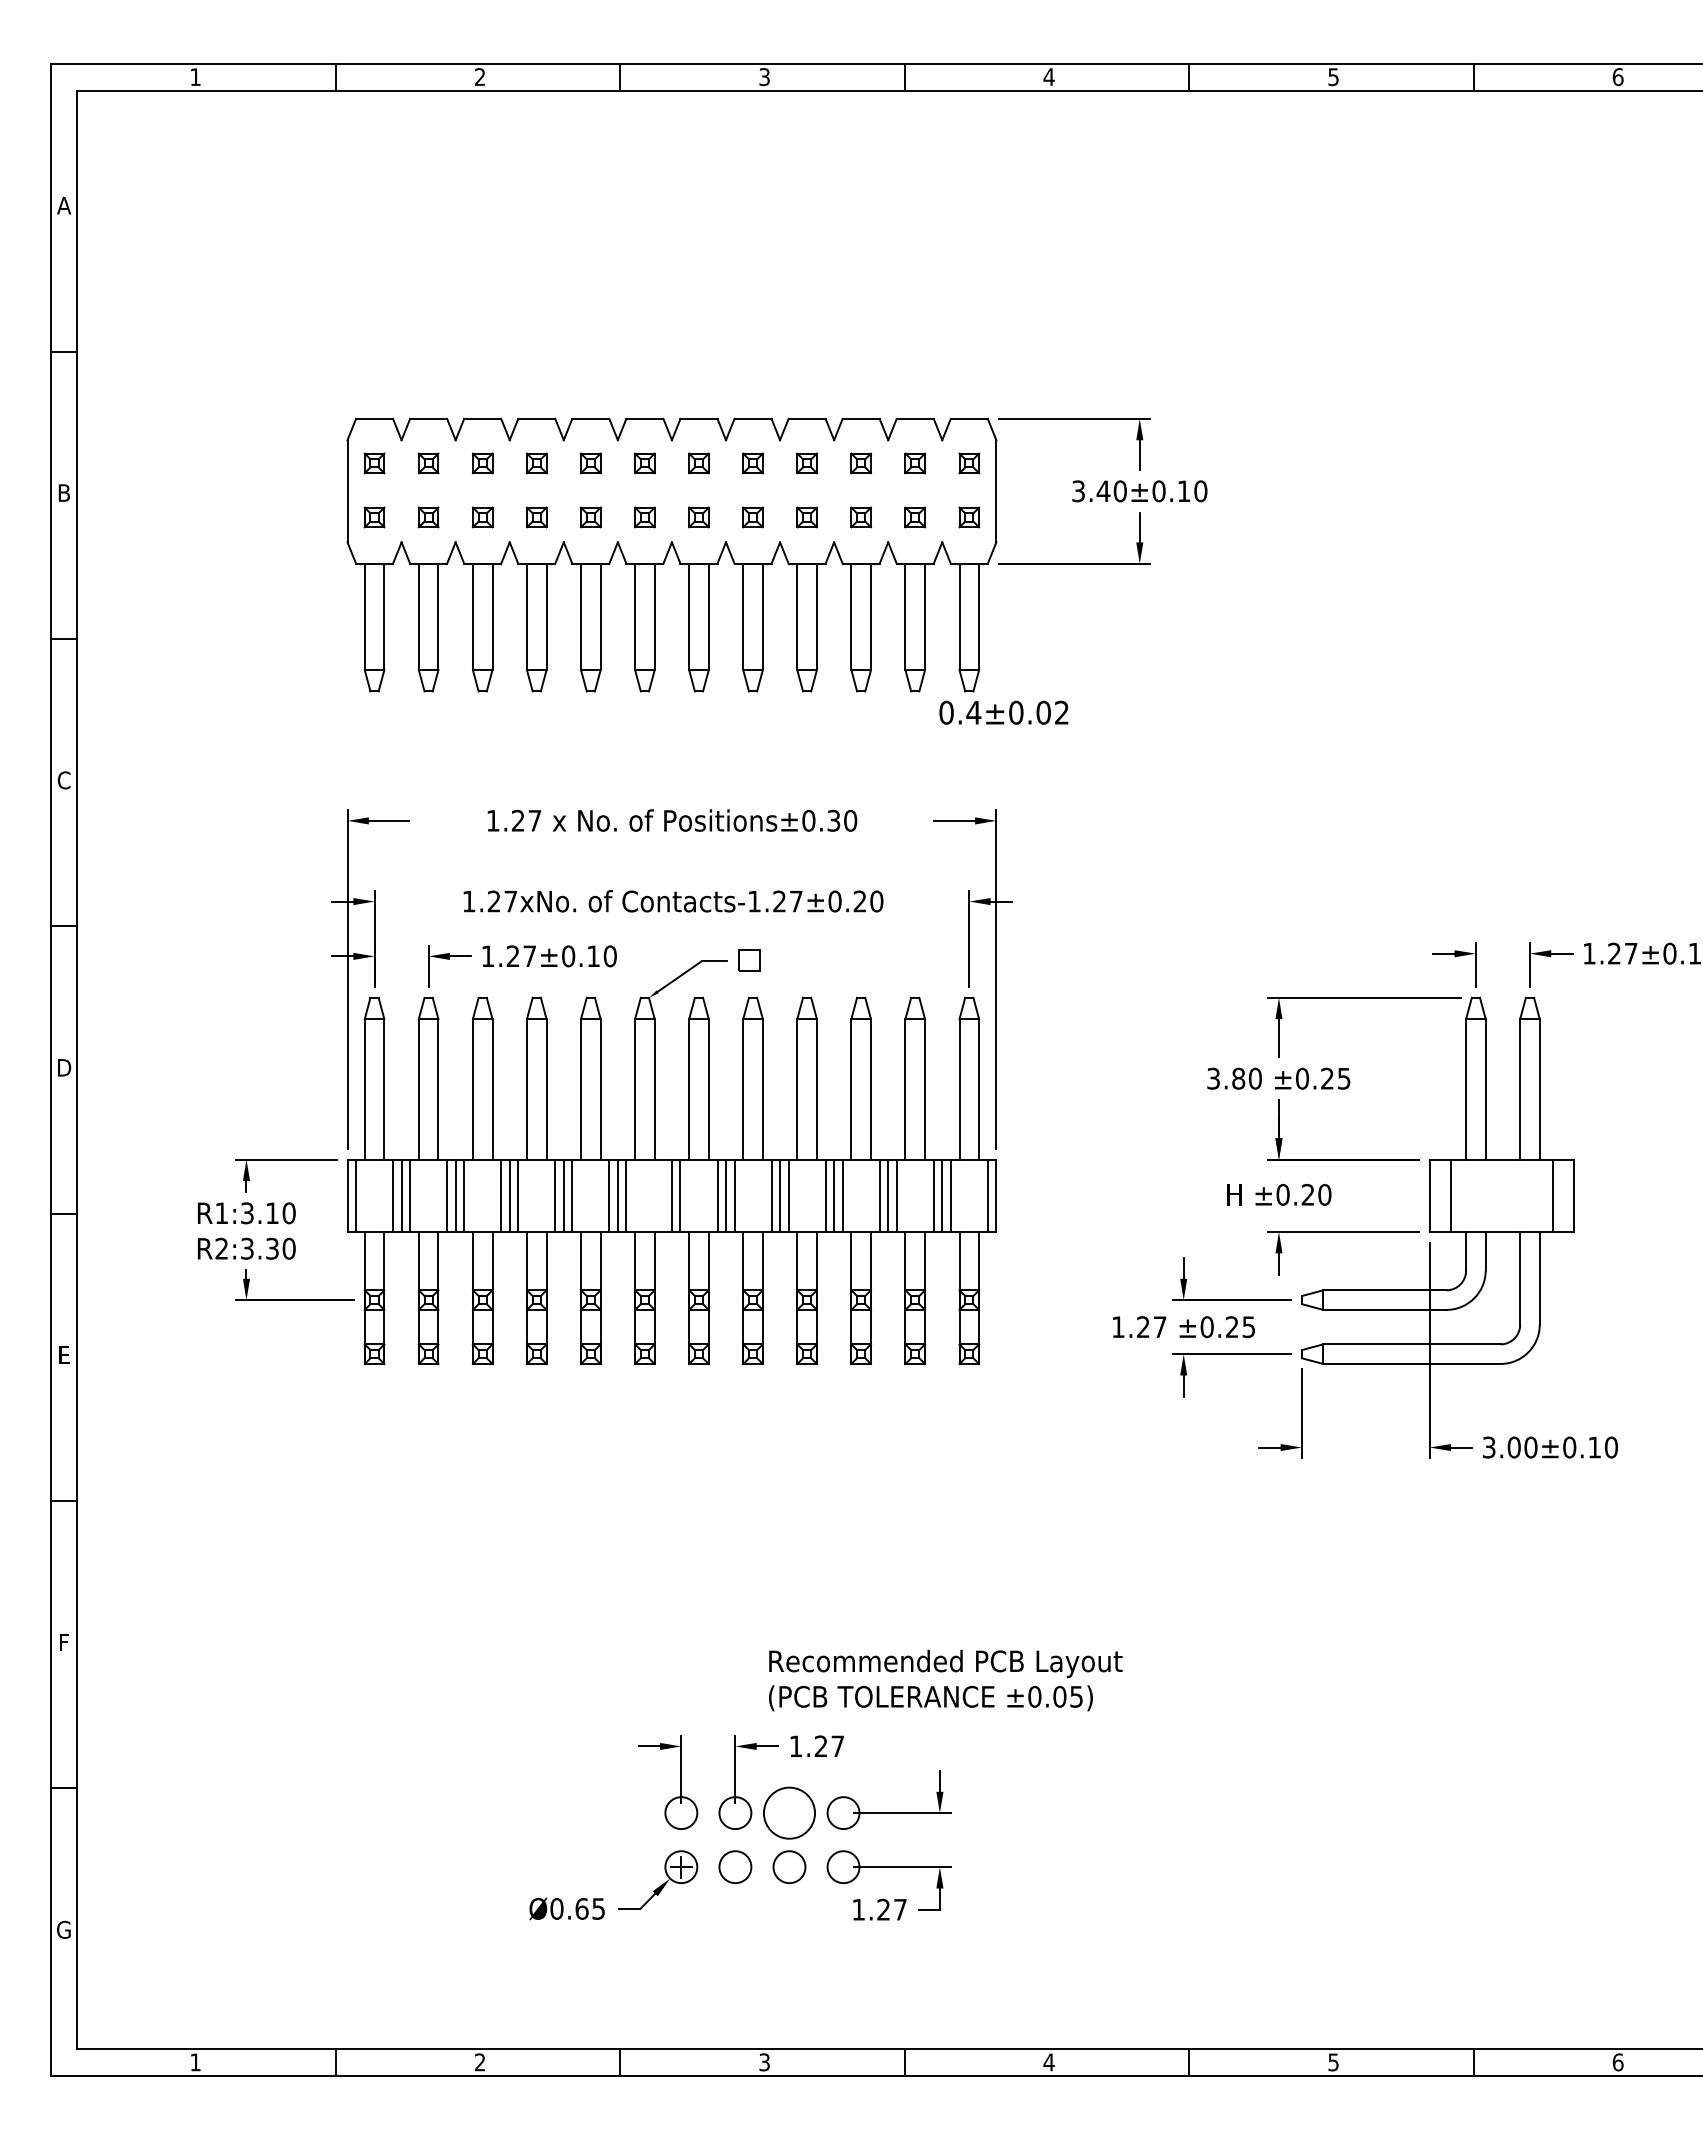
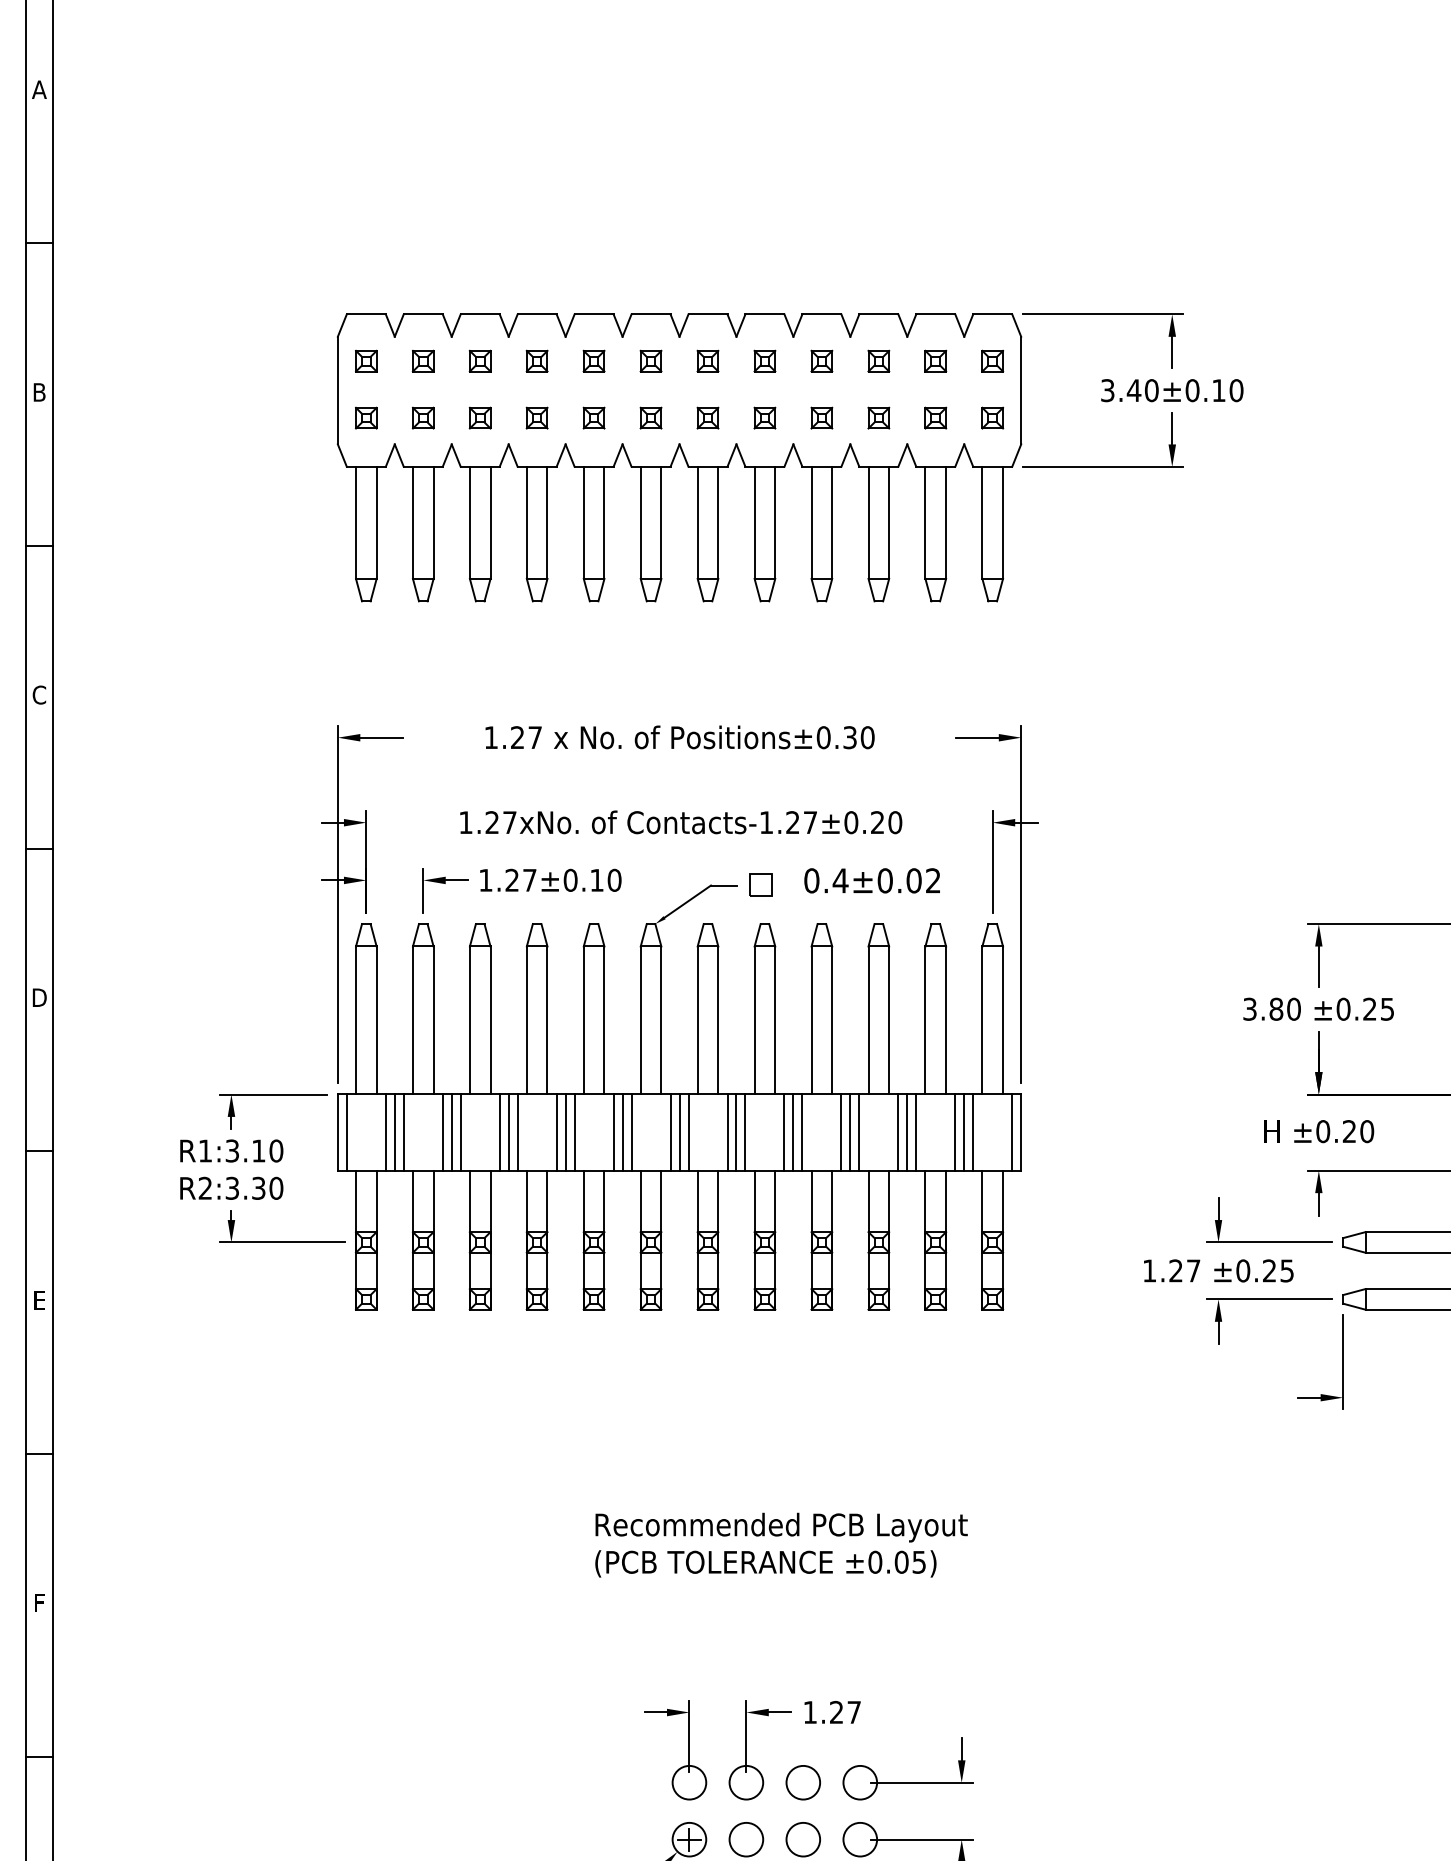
text: (1003, 712) -> (871, 880), moved
line: (663, 1195) -> (670, 1132), added
text: (945, 1680) -> (781, 1545), moved
circle: (789, 1812) -> (803, 1782), size x0.62

